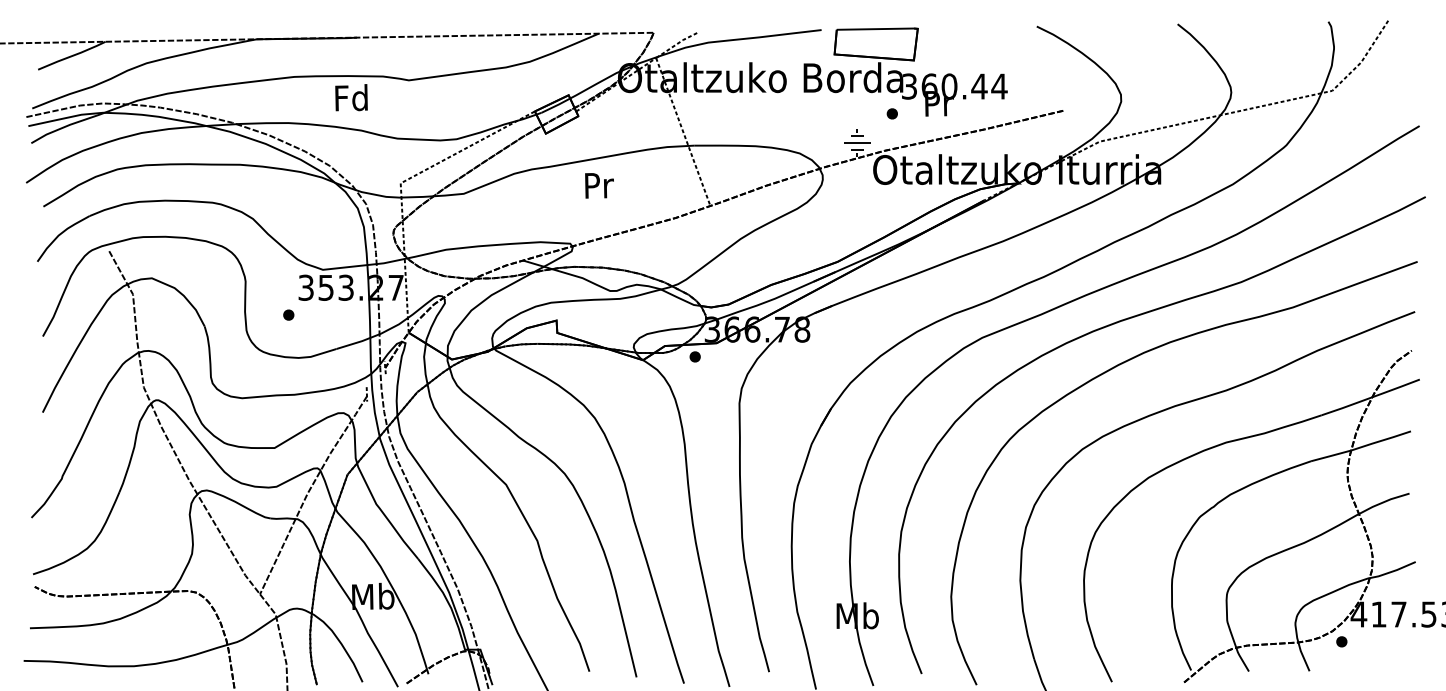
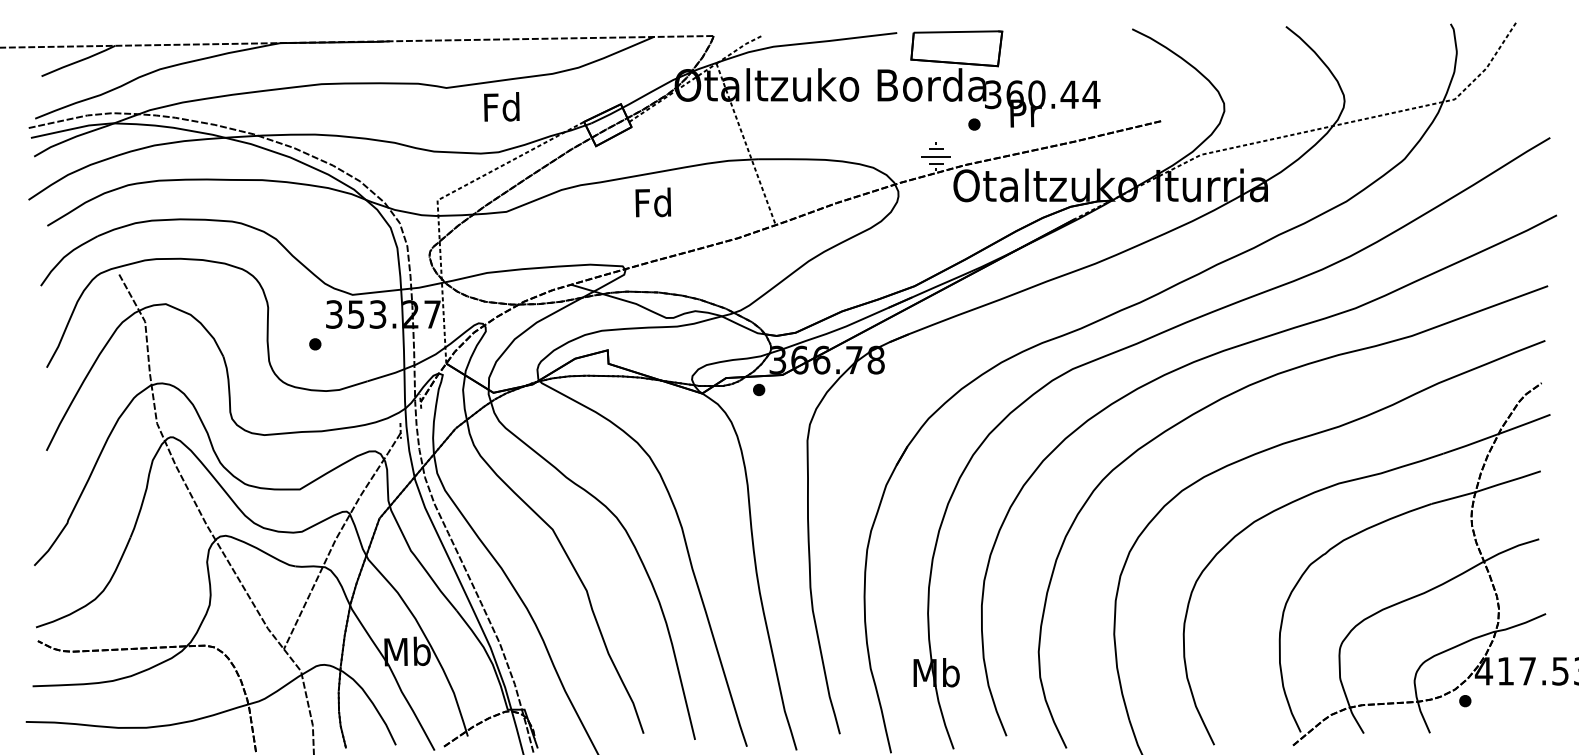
text: (351, 97) -> (501, 106), moved
text: (598, 185) -> (653, 202), Pr -> Fd

